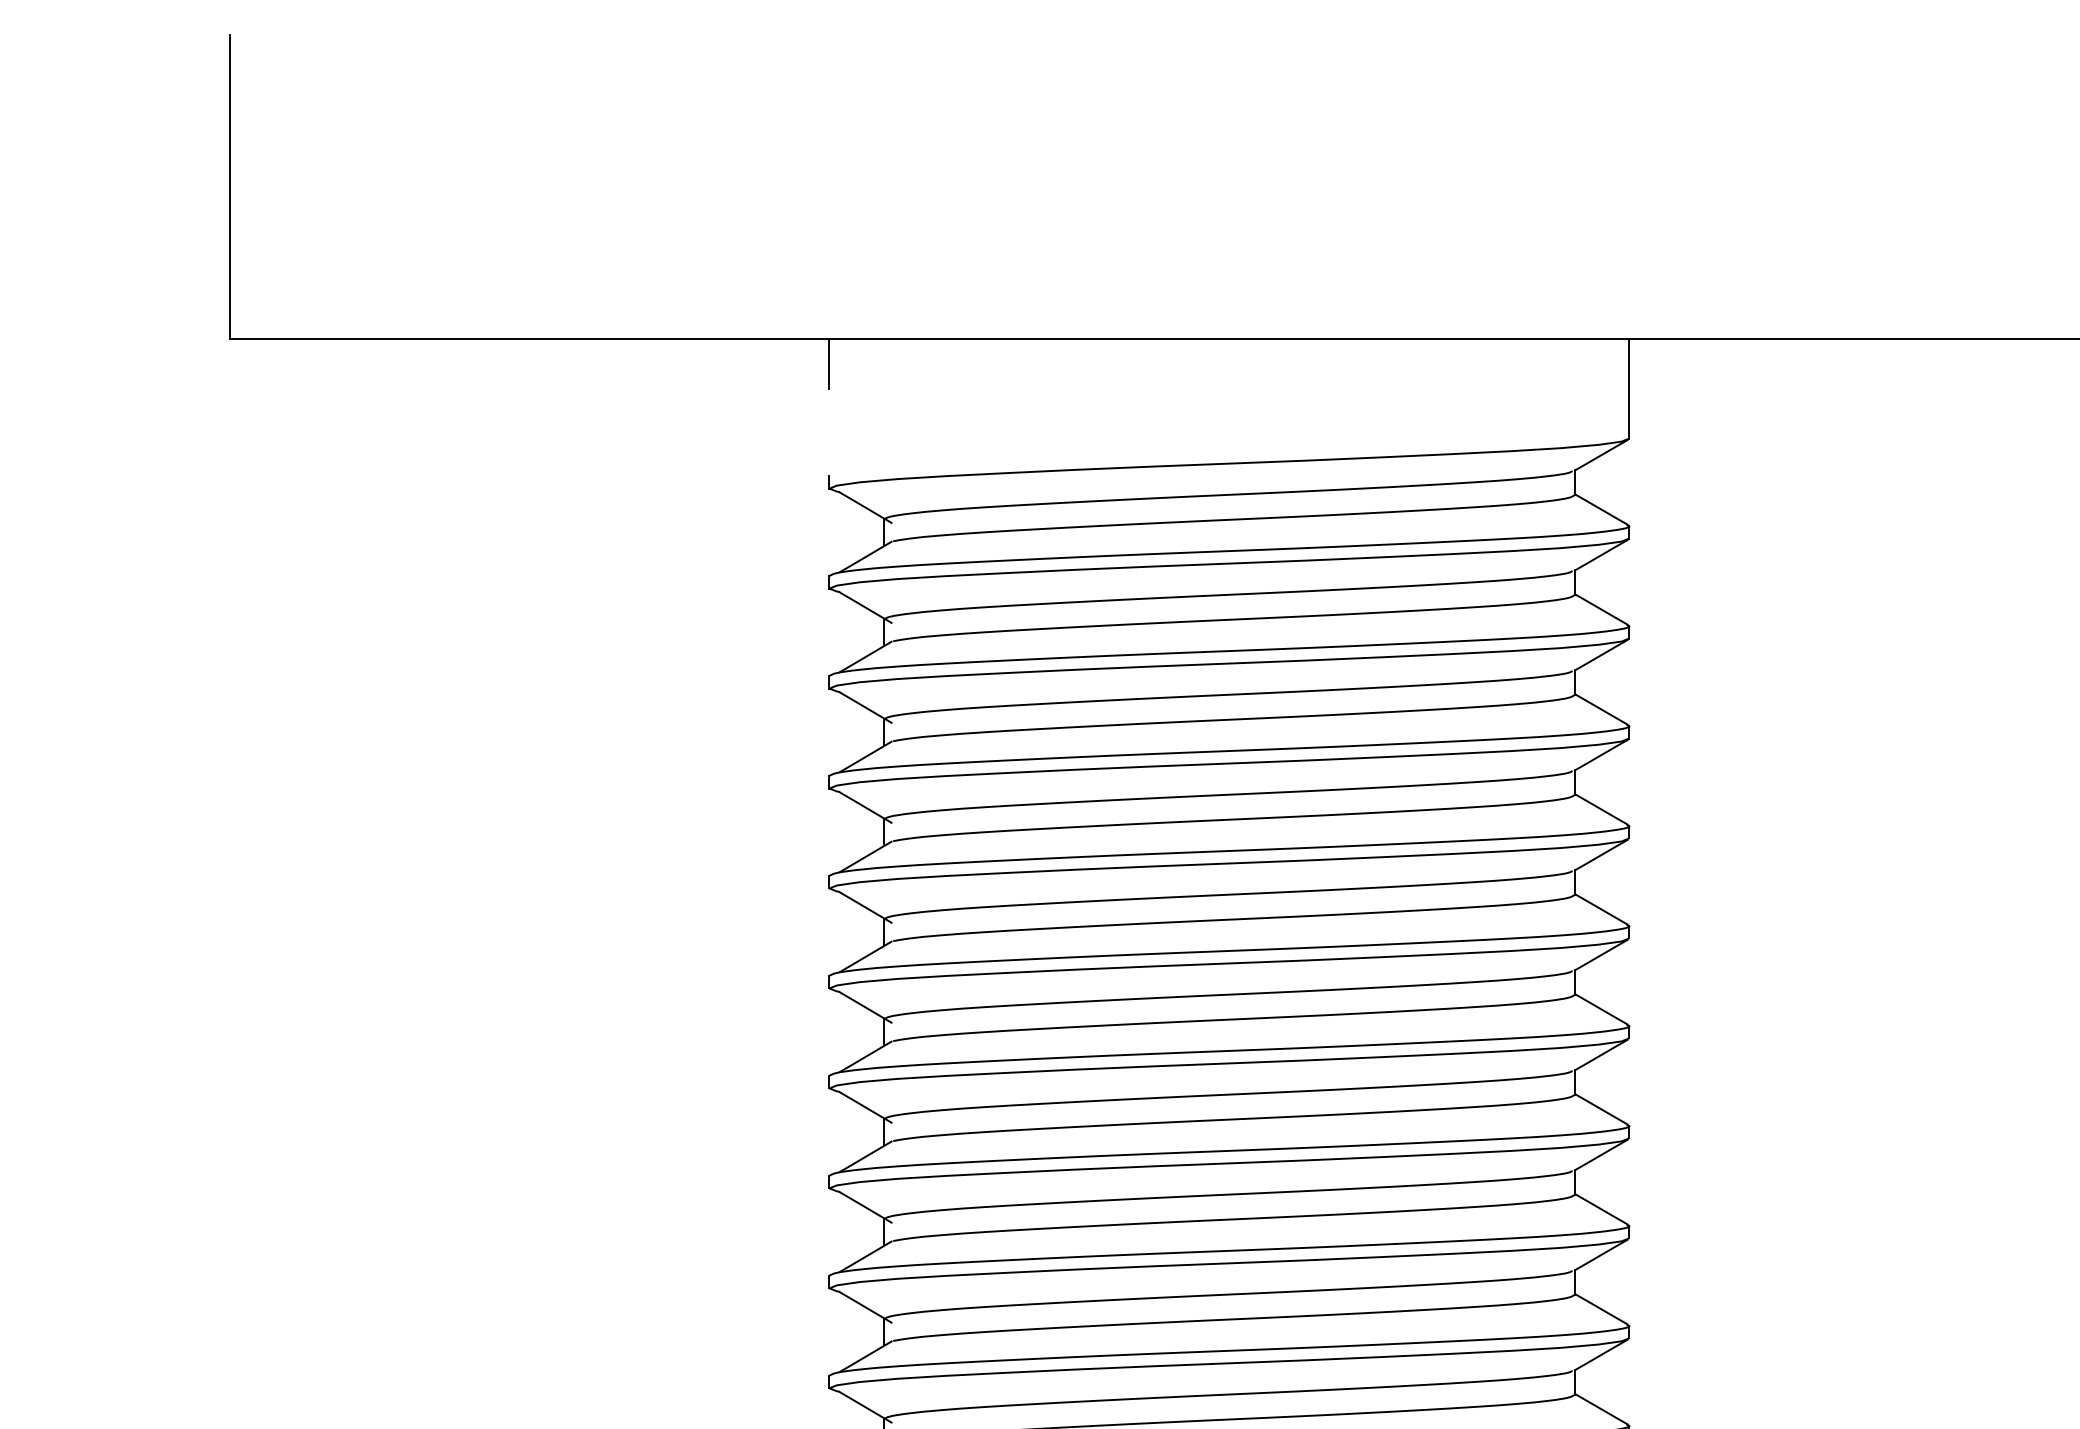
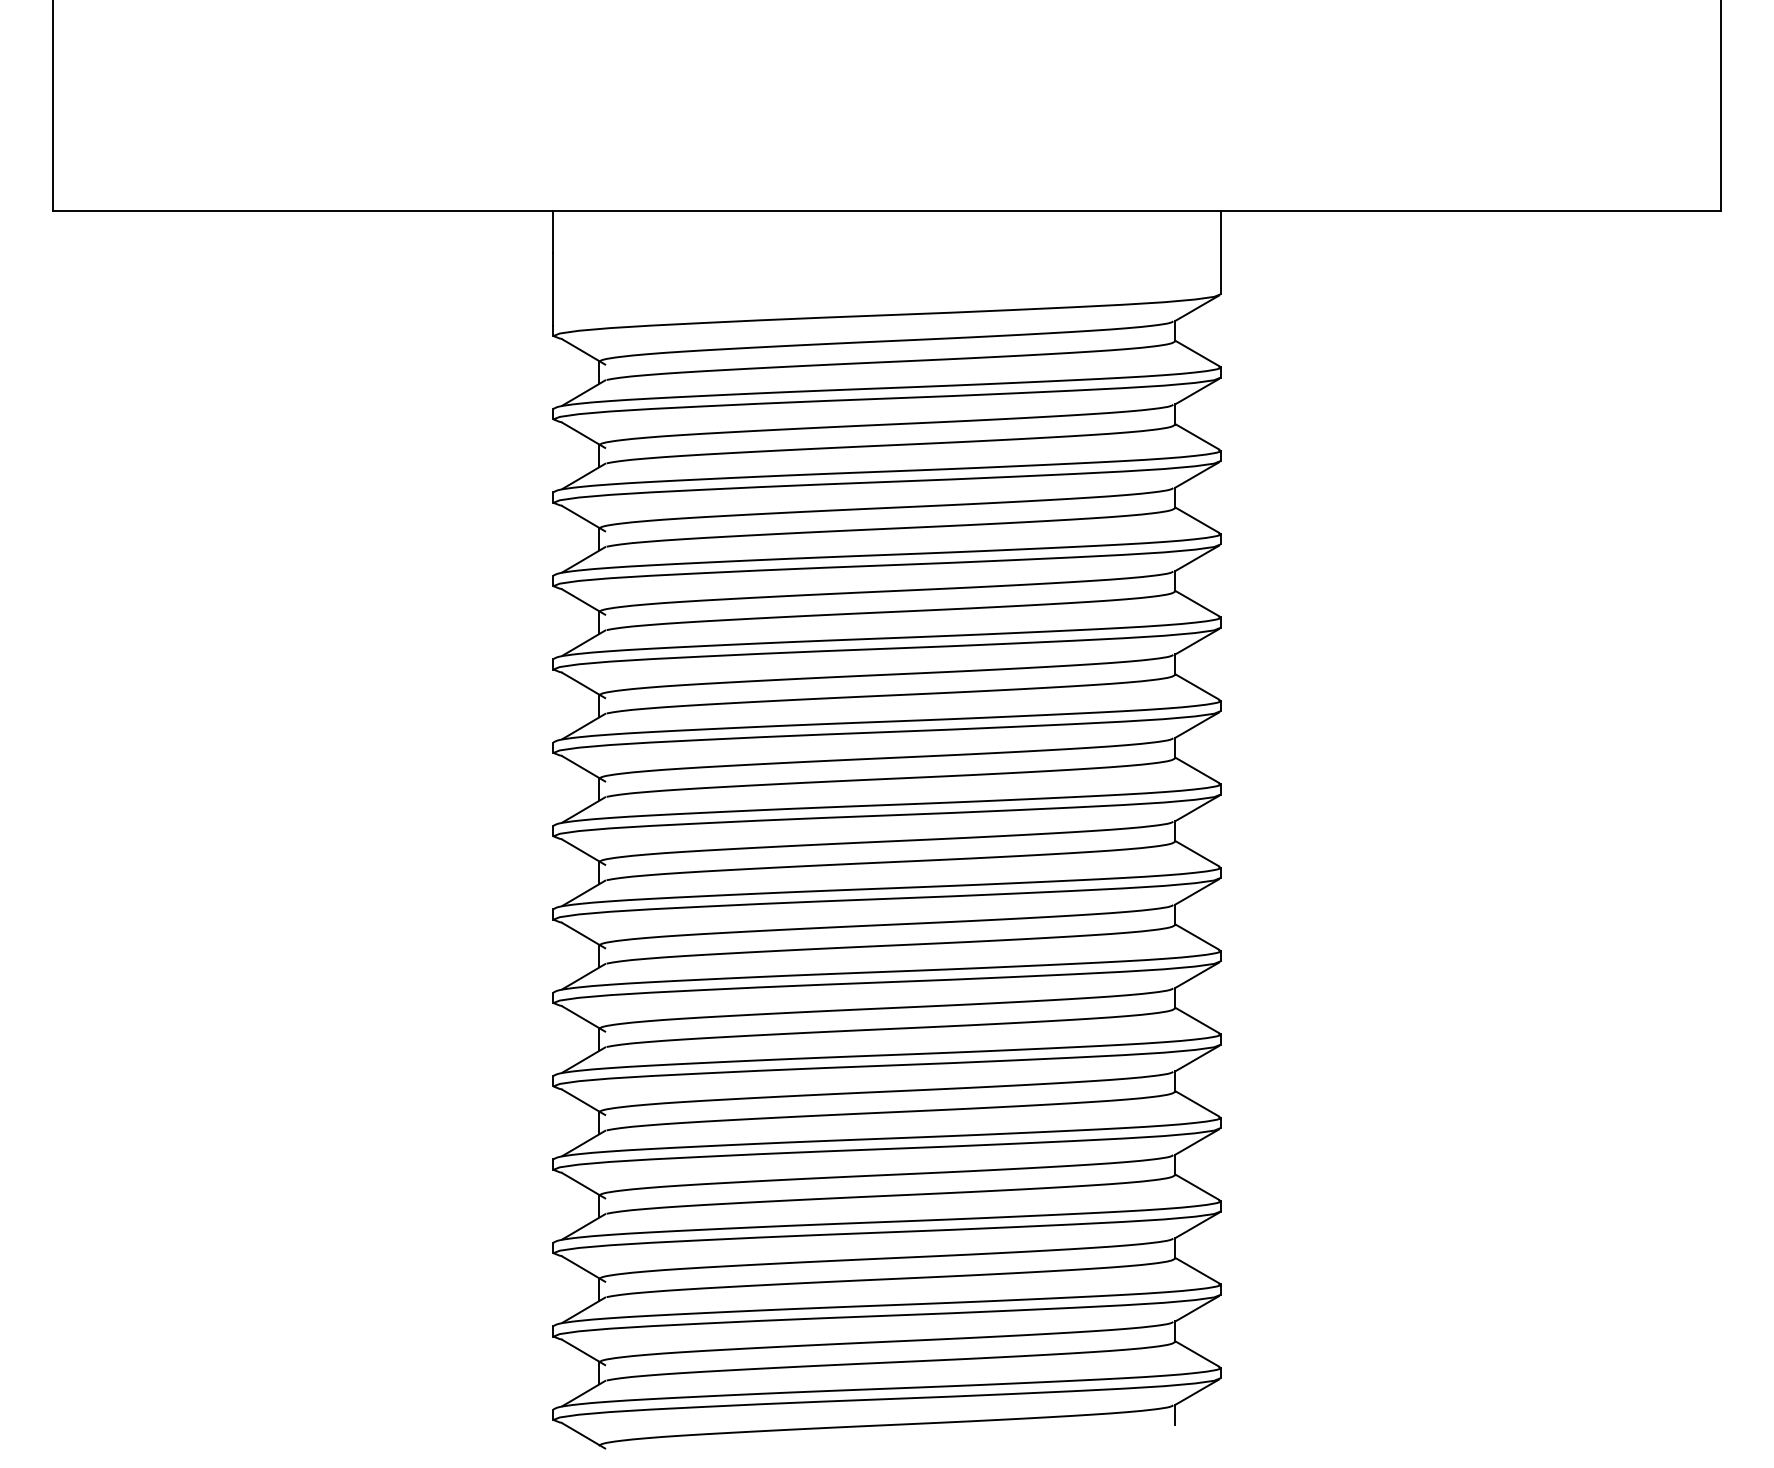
line: (829, 431) -> (553, 288), added

